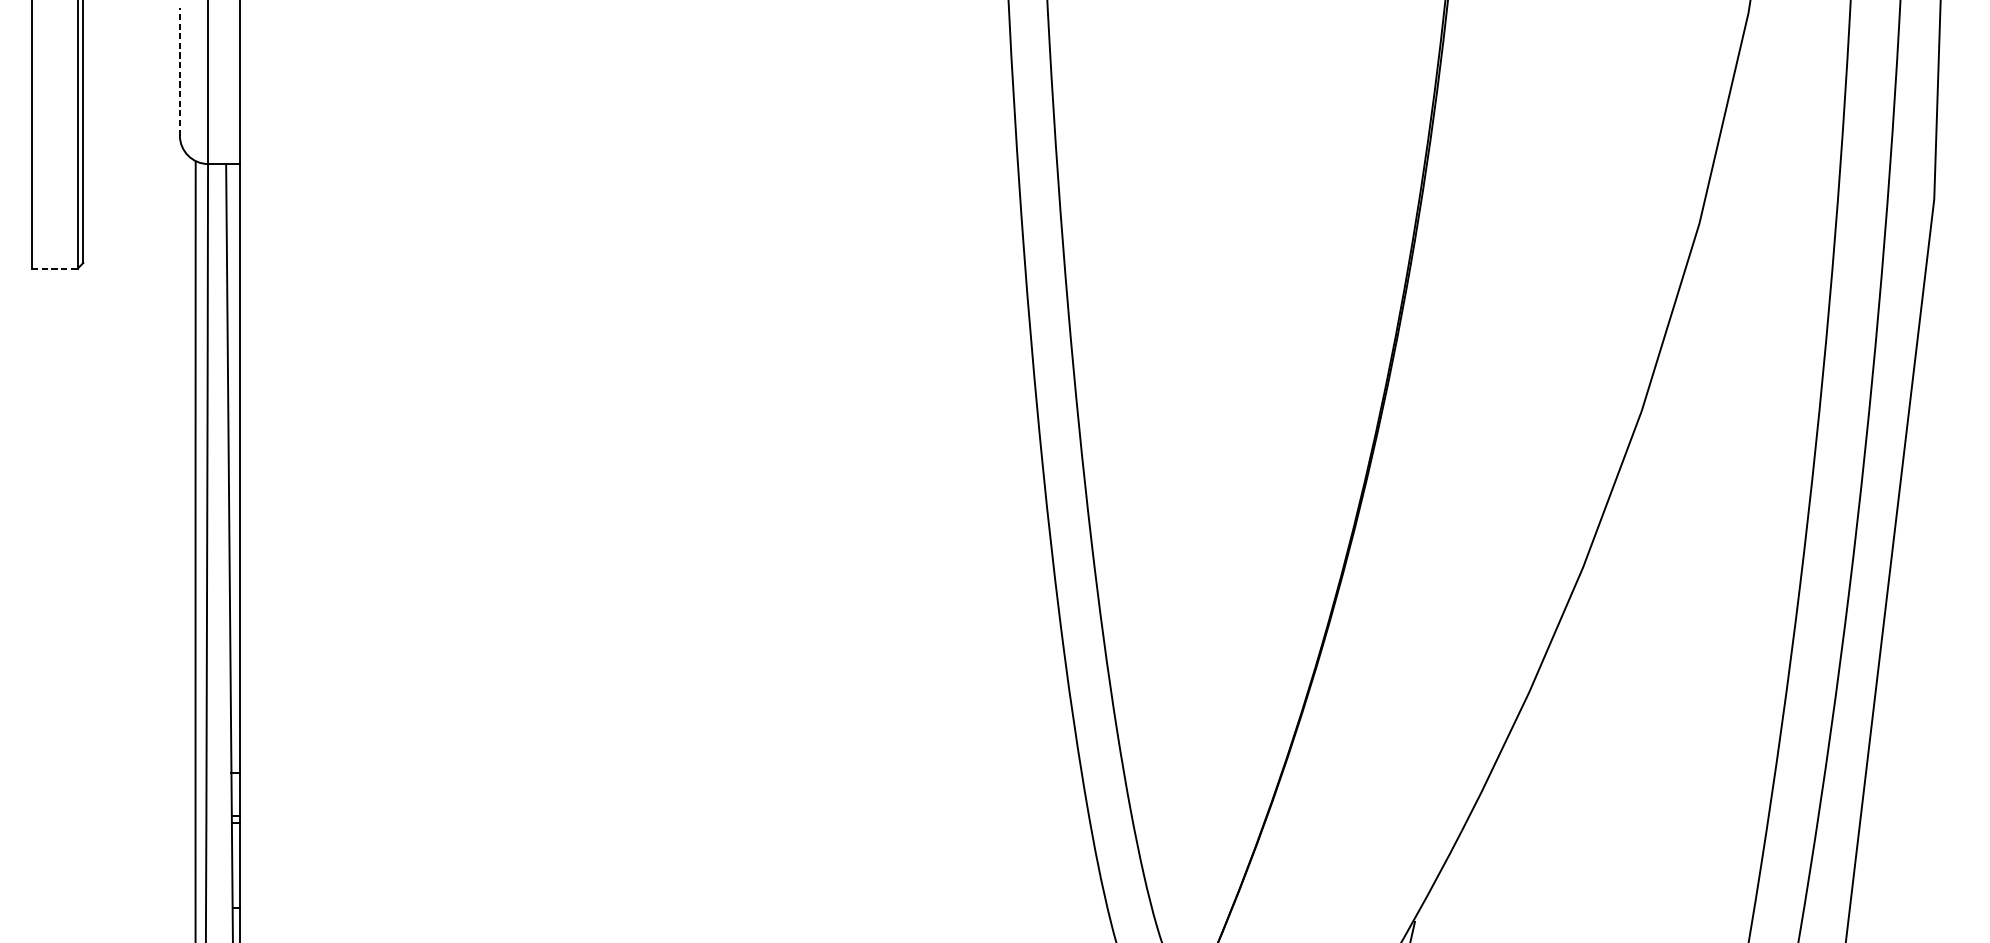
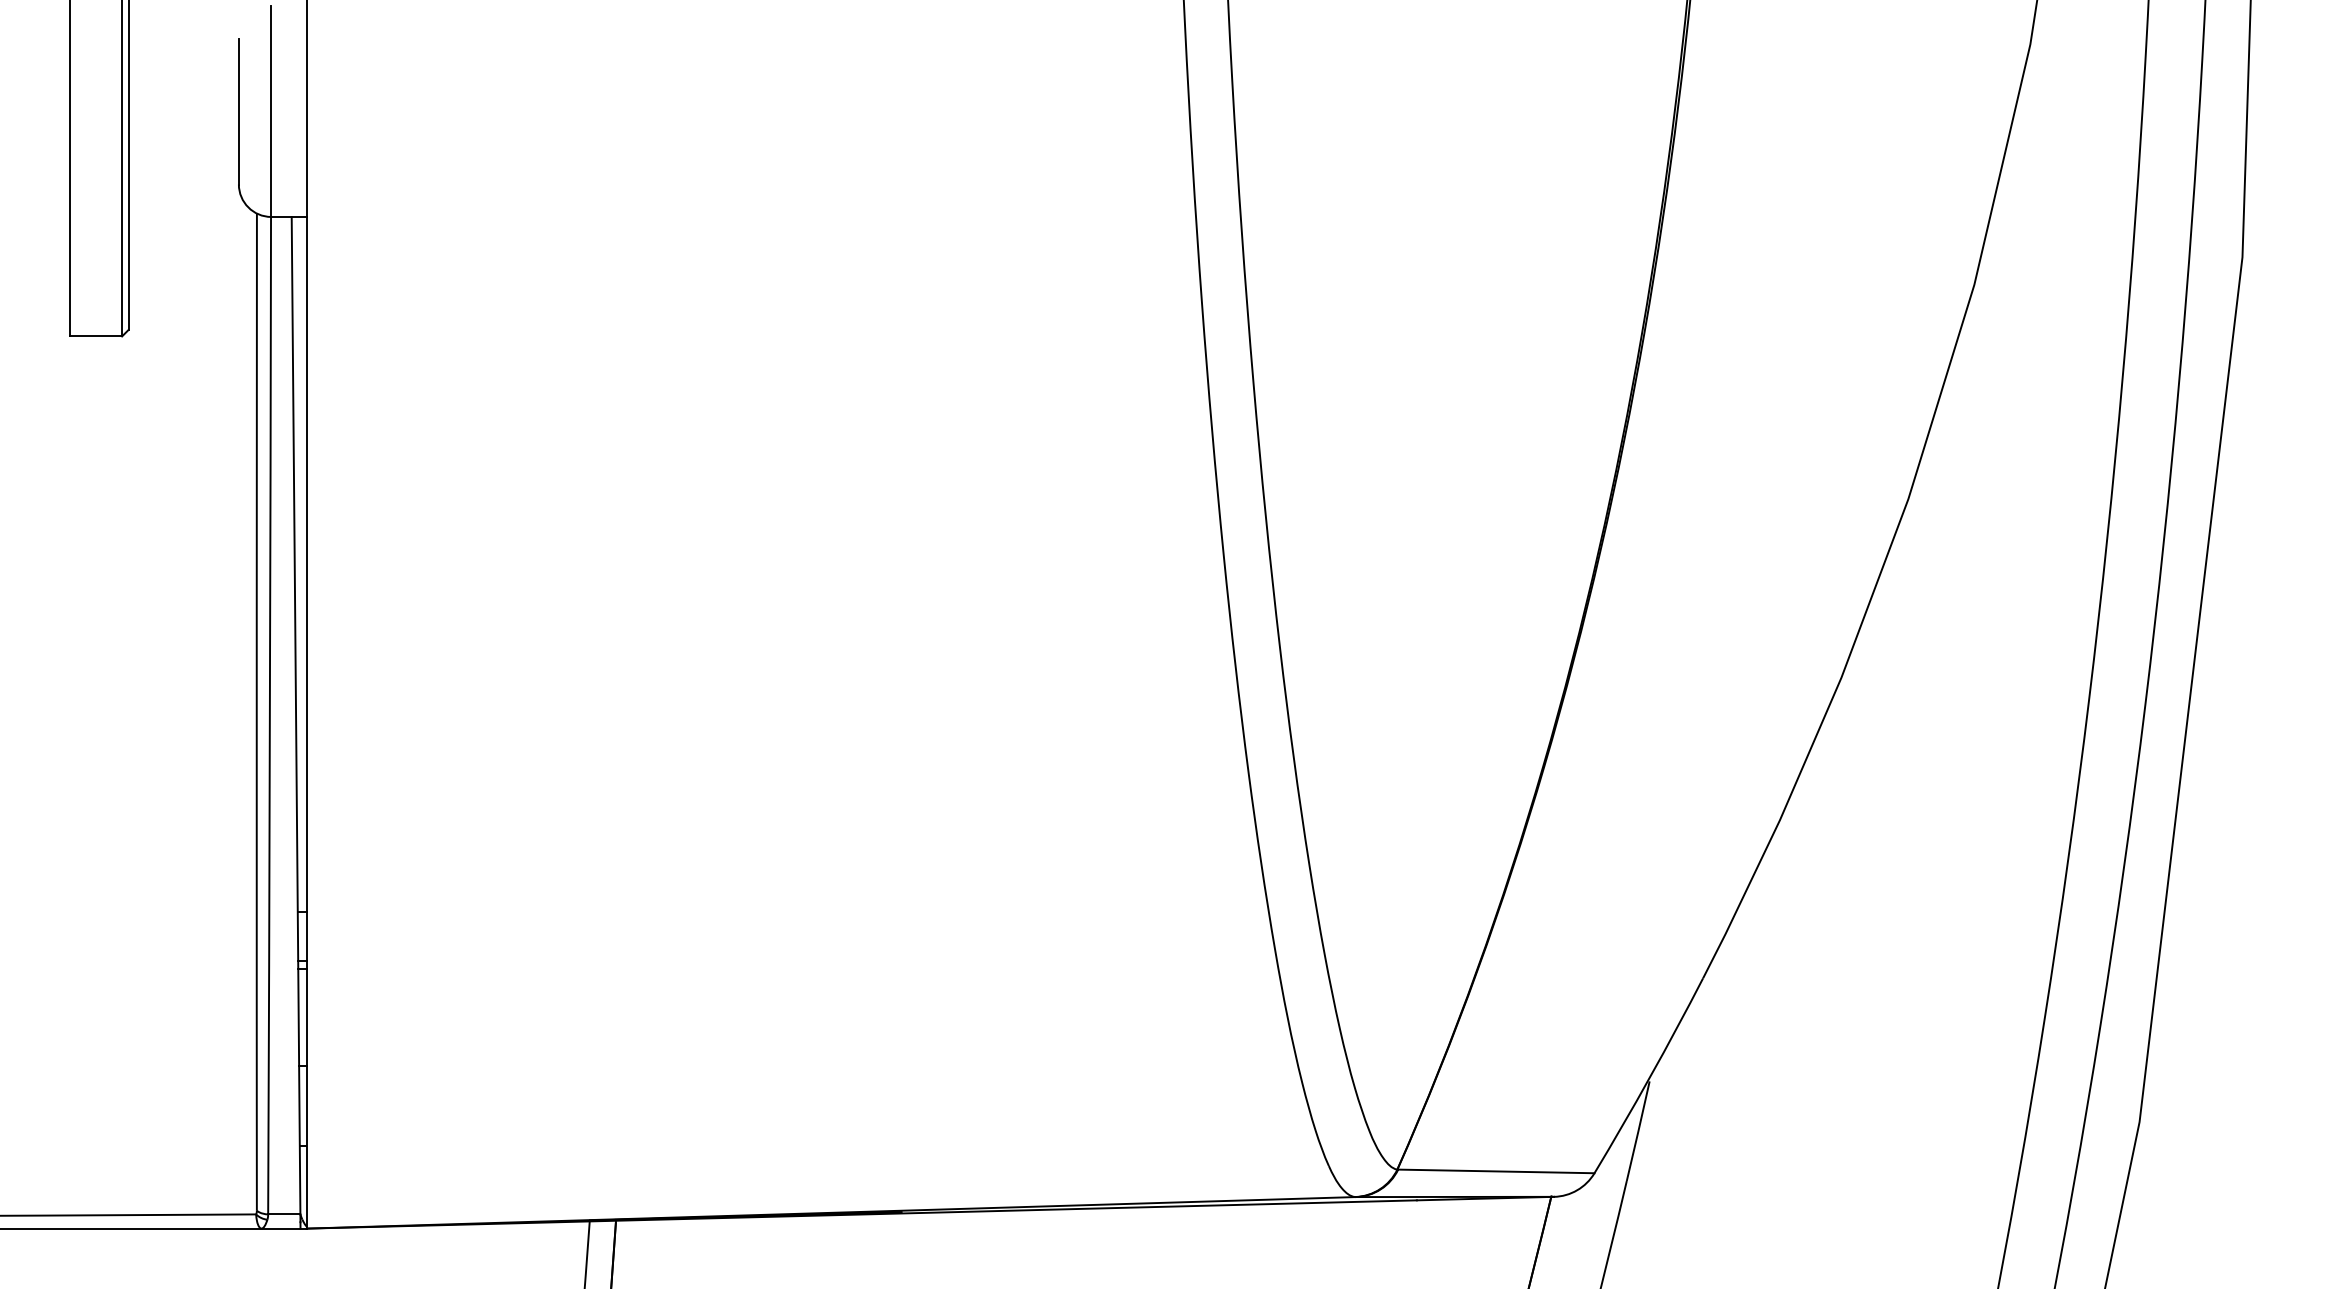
line: (179, 71) -> (238, 111), dashed -> solid
line: (55, 268) -> (96, 336), dashed -> solid

